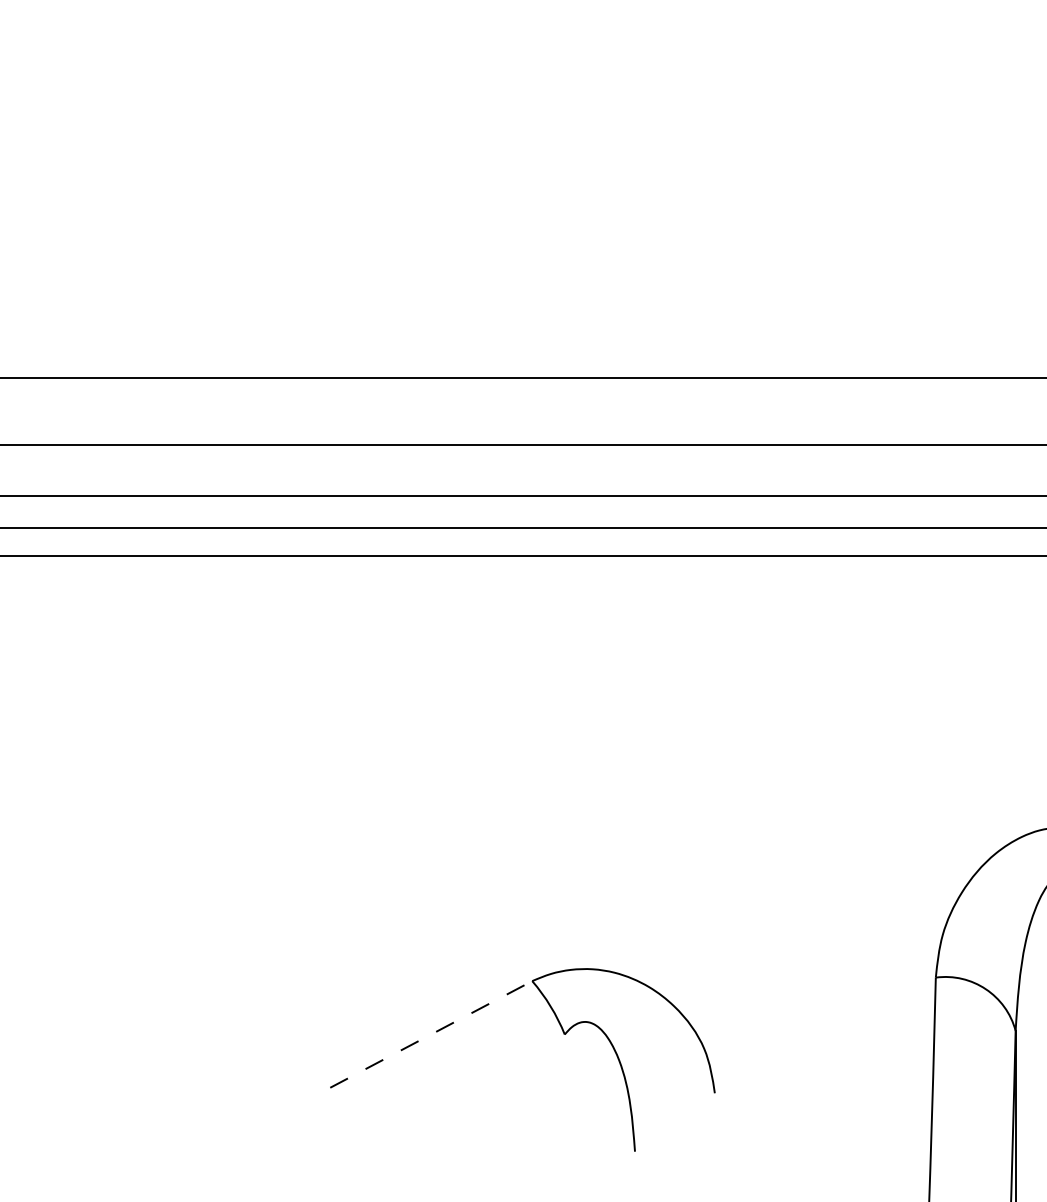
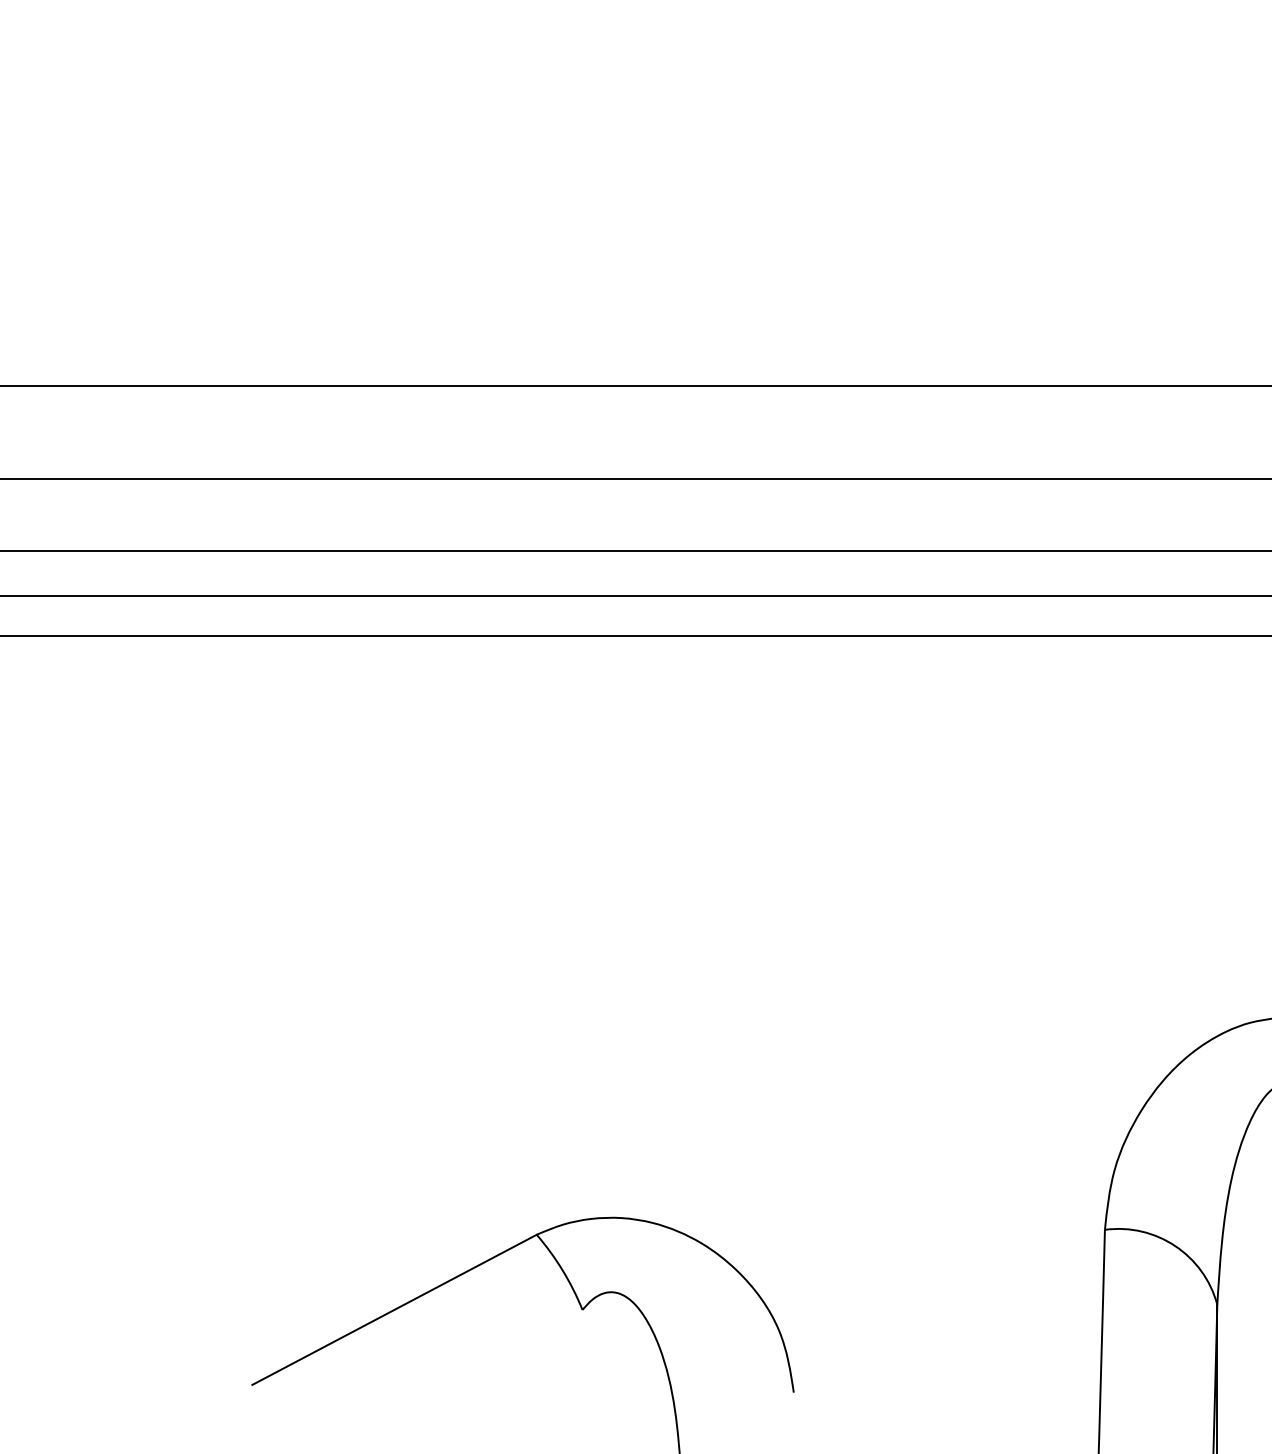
line: (431, 1034) -> (394, 1309), dashed -> solid

